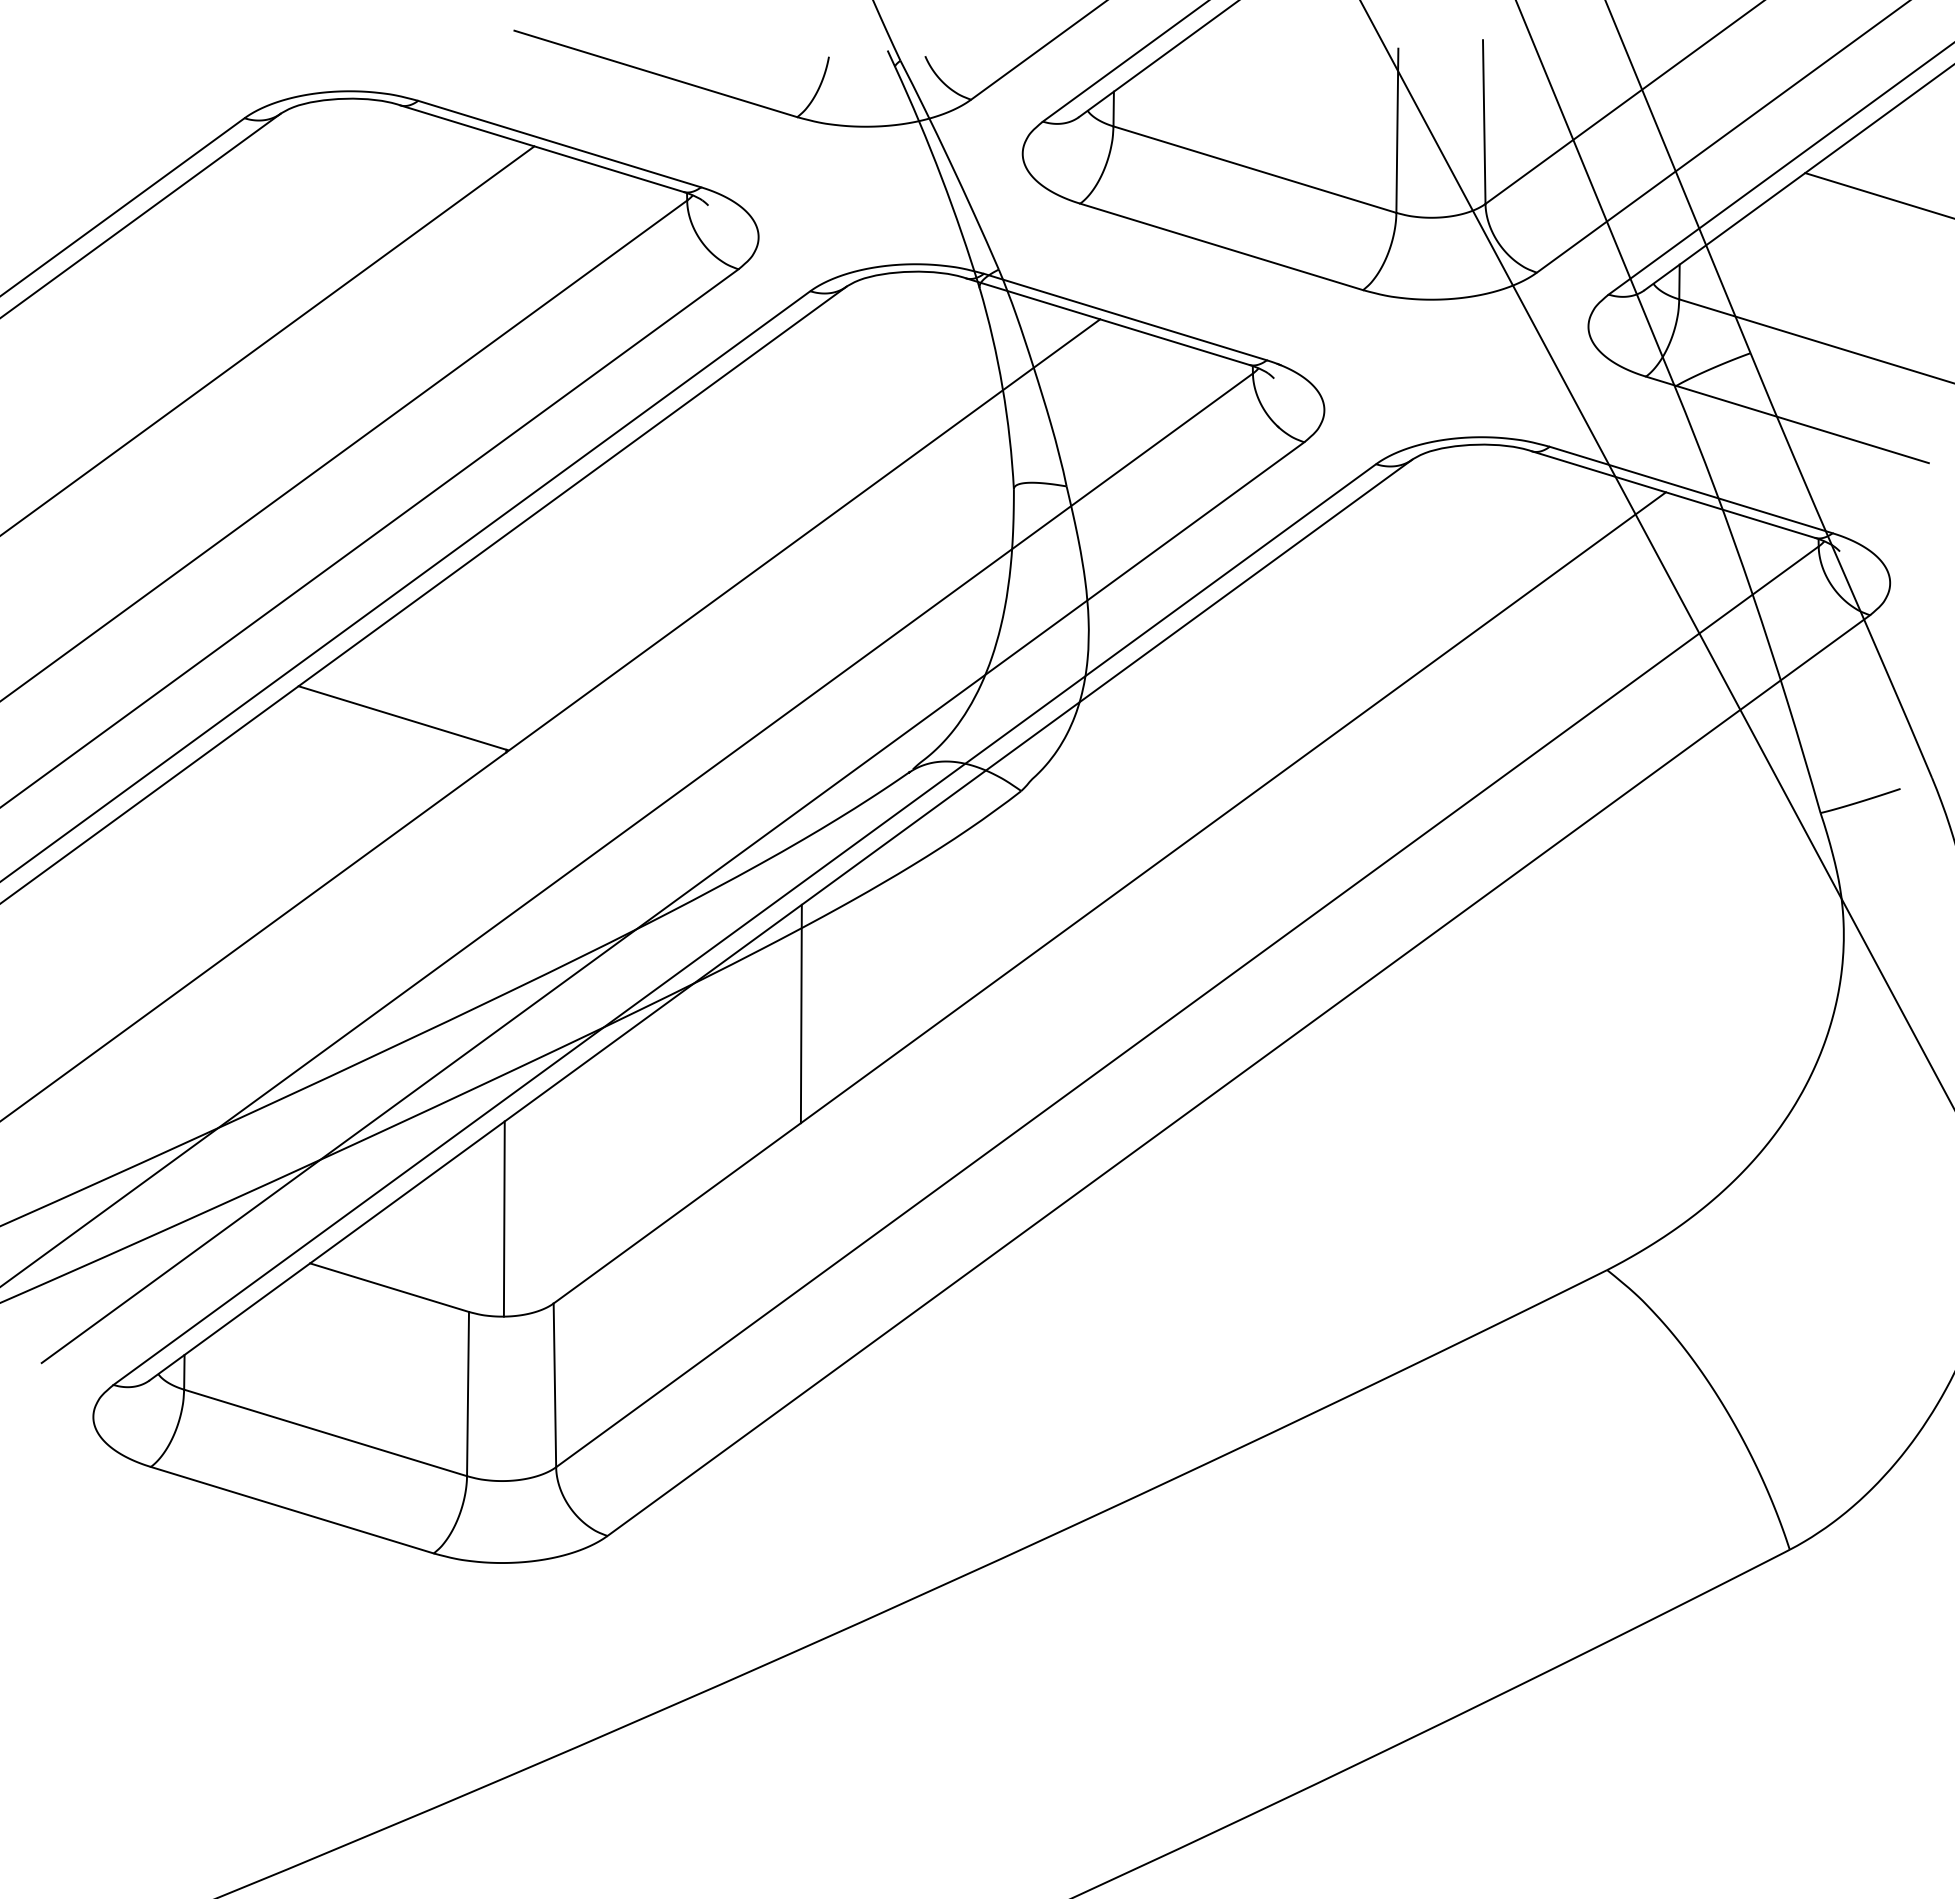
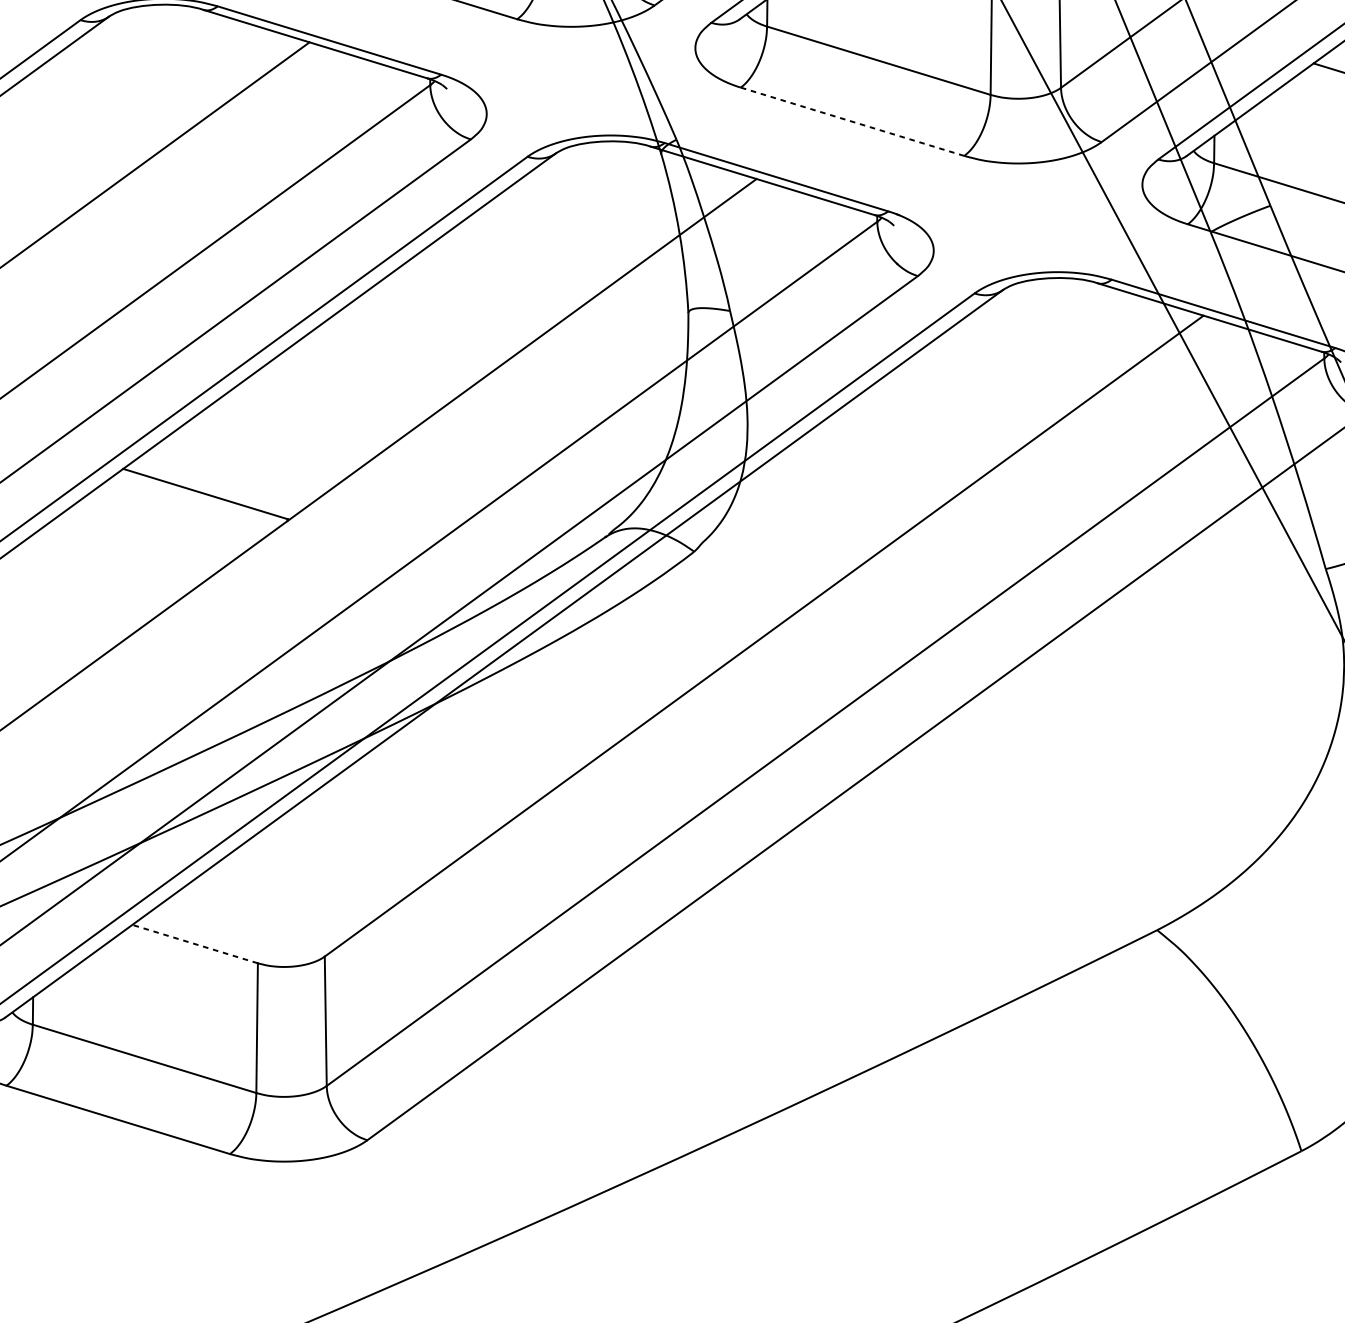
line: (1221, 246) -> (852, 121), solid -> dashed
line: (800, 1013) -> (519, 727), removed
line: (503, 1218) -> (285, 889), removed
line: (389, 1287) -> (195, 943), solid -> dashed

